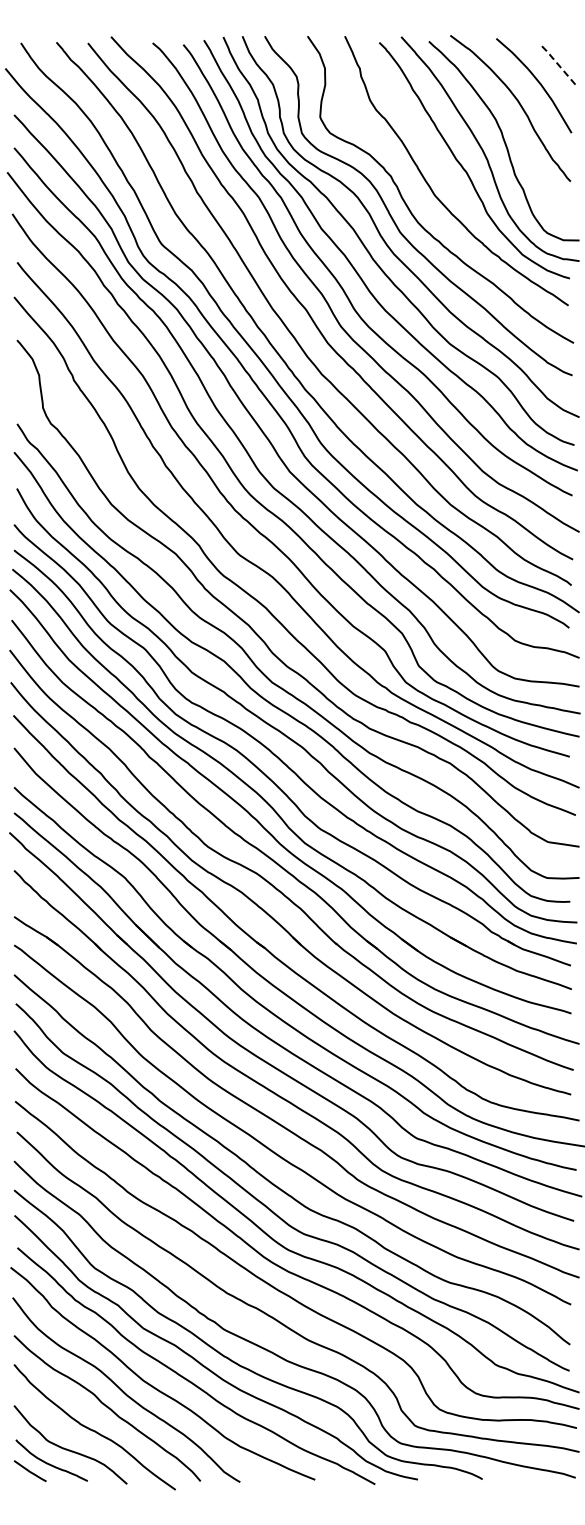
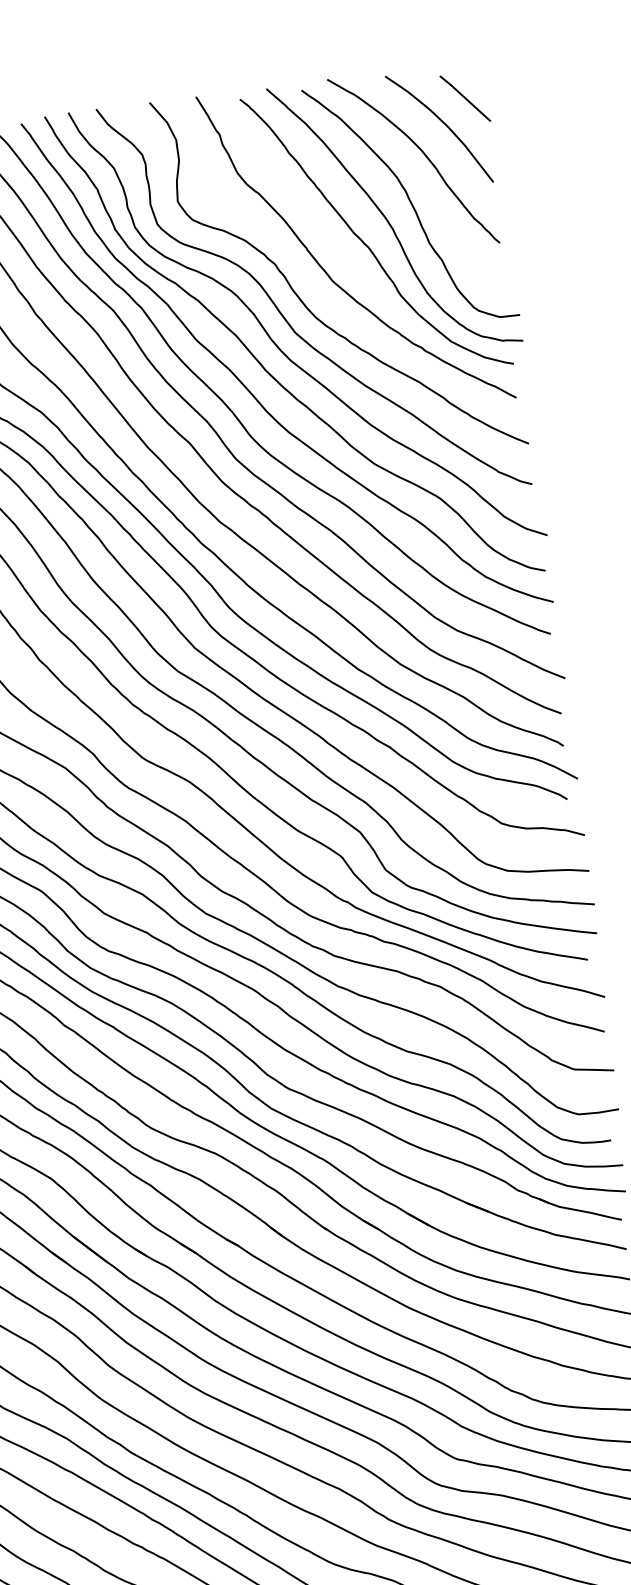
line: (557, 63) -> (465, 97), dashed -> solid

